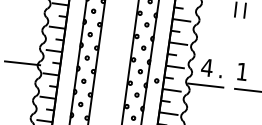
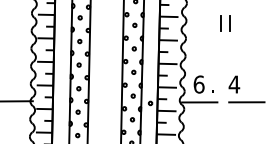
text: (206, 67) -> (198, 84), 4 -> 6
text: (242, 71) -> (234, 84), 1 -> 4

